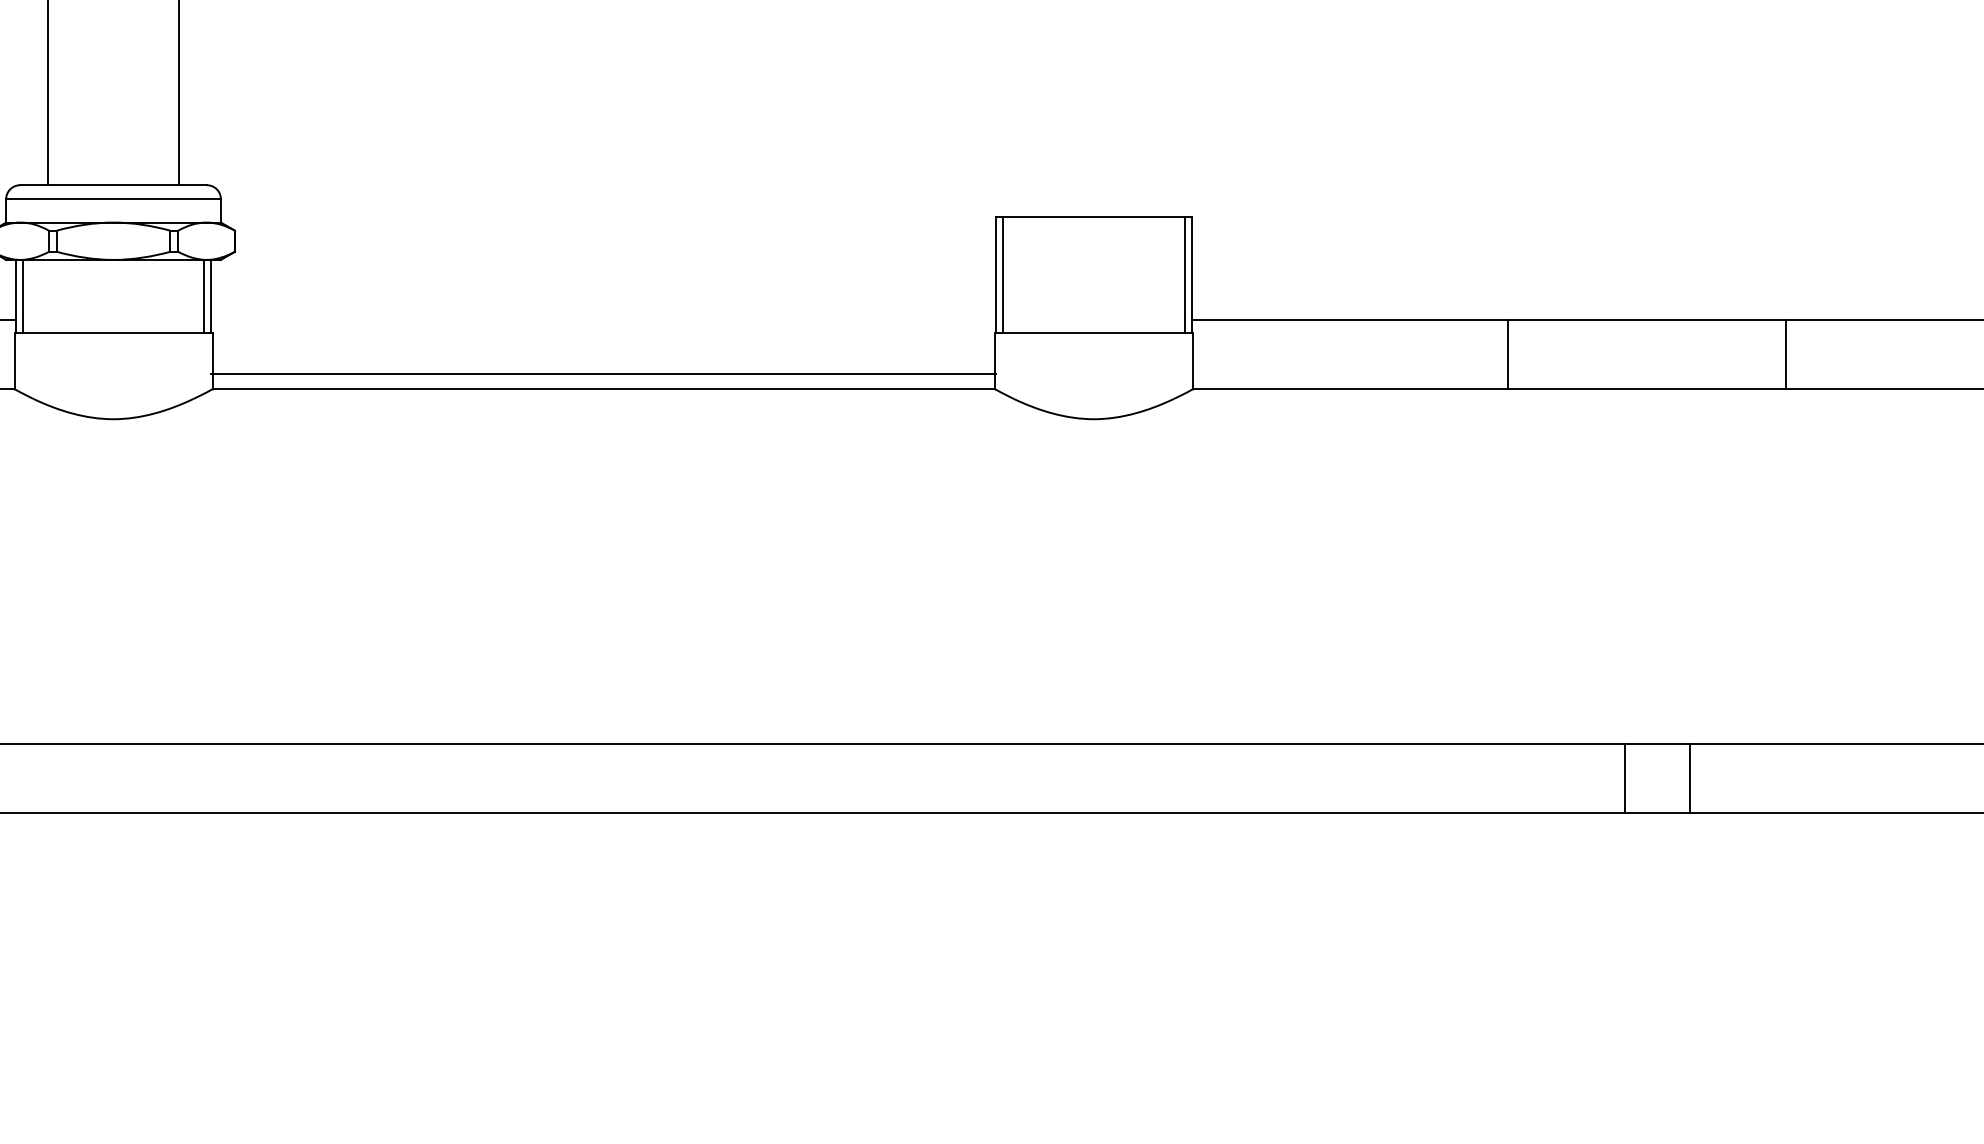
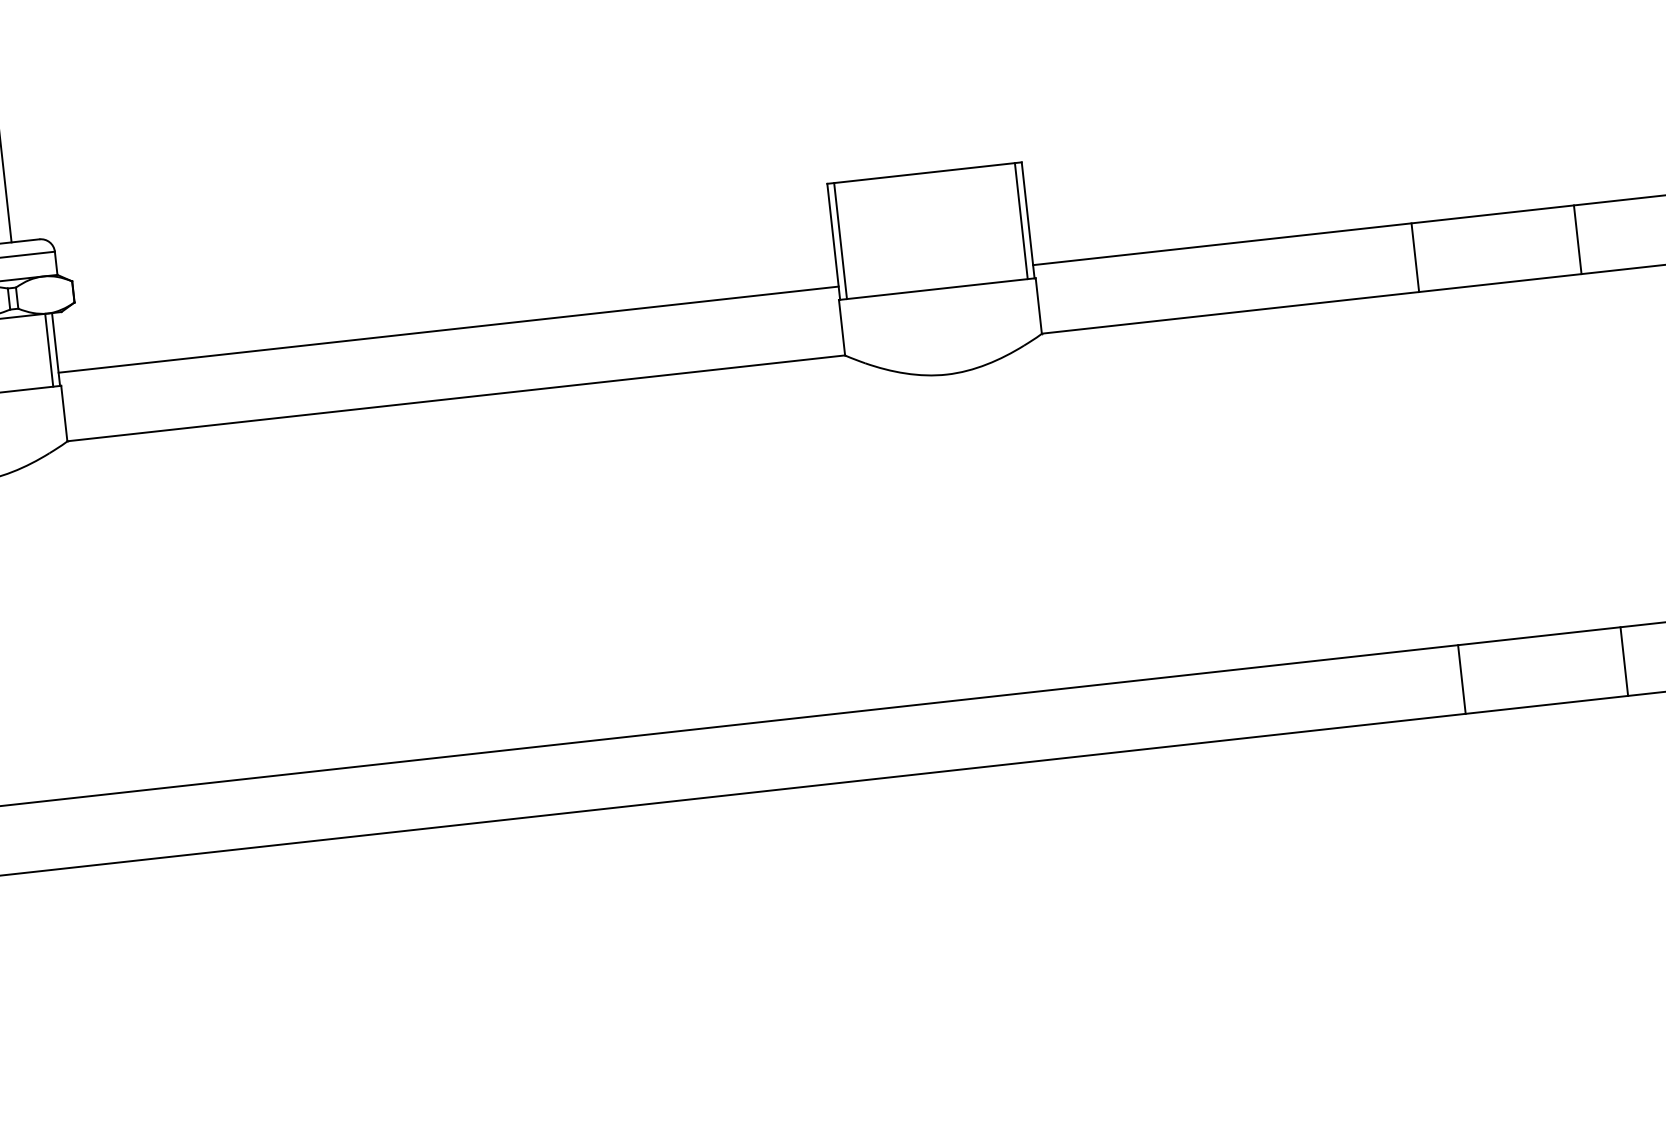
line: (1507, 354) -> (1415, 257), moved
line: (1785, 354) -> (1577, 239), moved
line: (603, 373) -> (448, 329), moved
line: (1624, 778) -> (1461, 679), moved
line: (1689, 778) -> (1623, 661), moved

